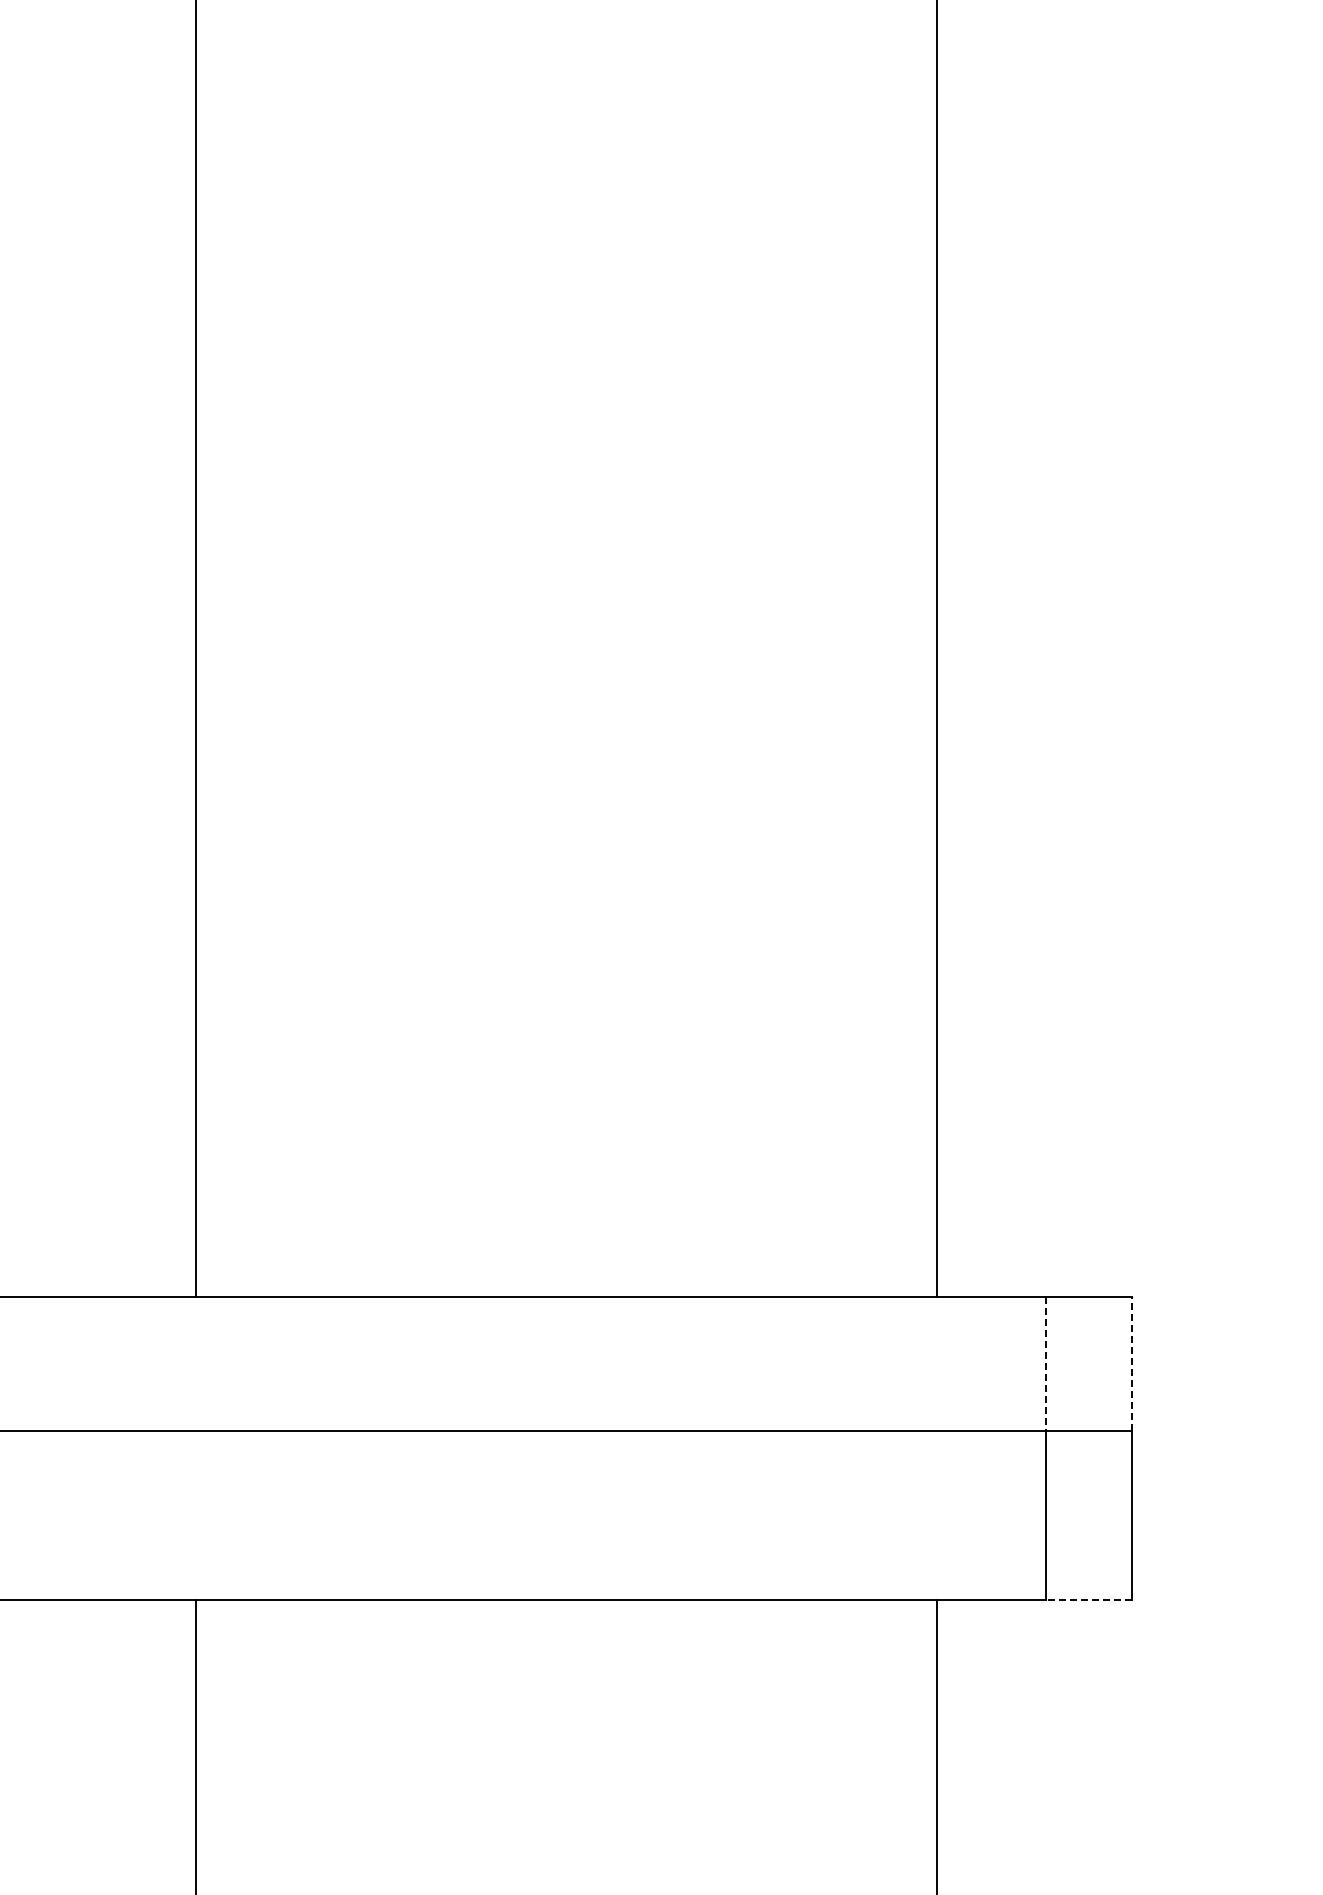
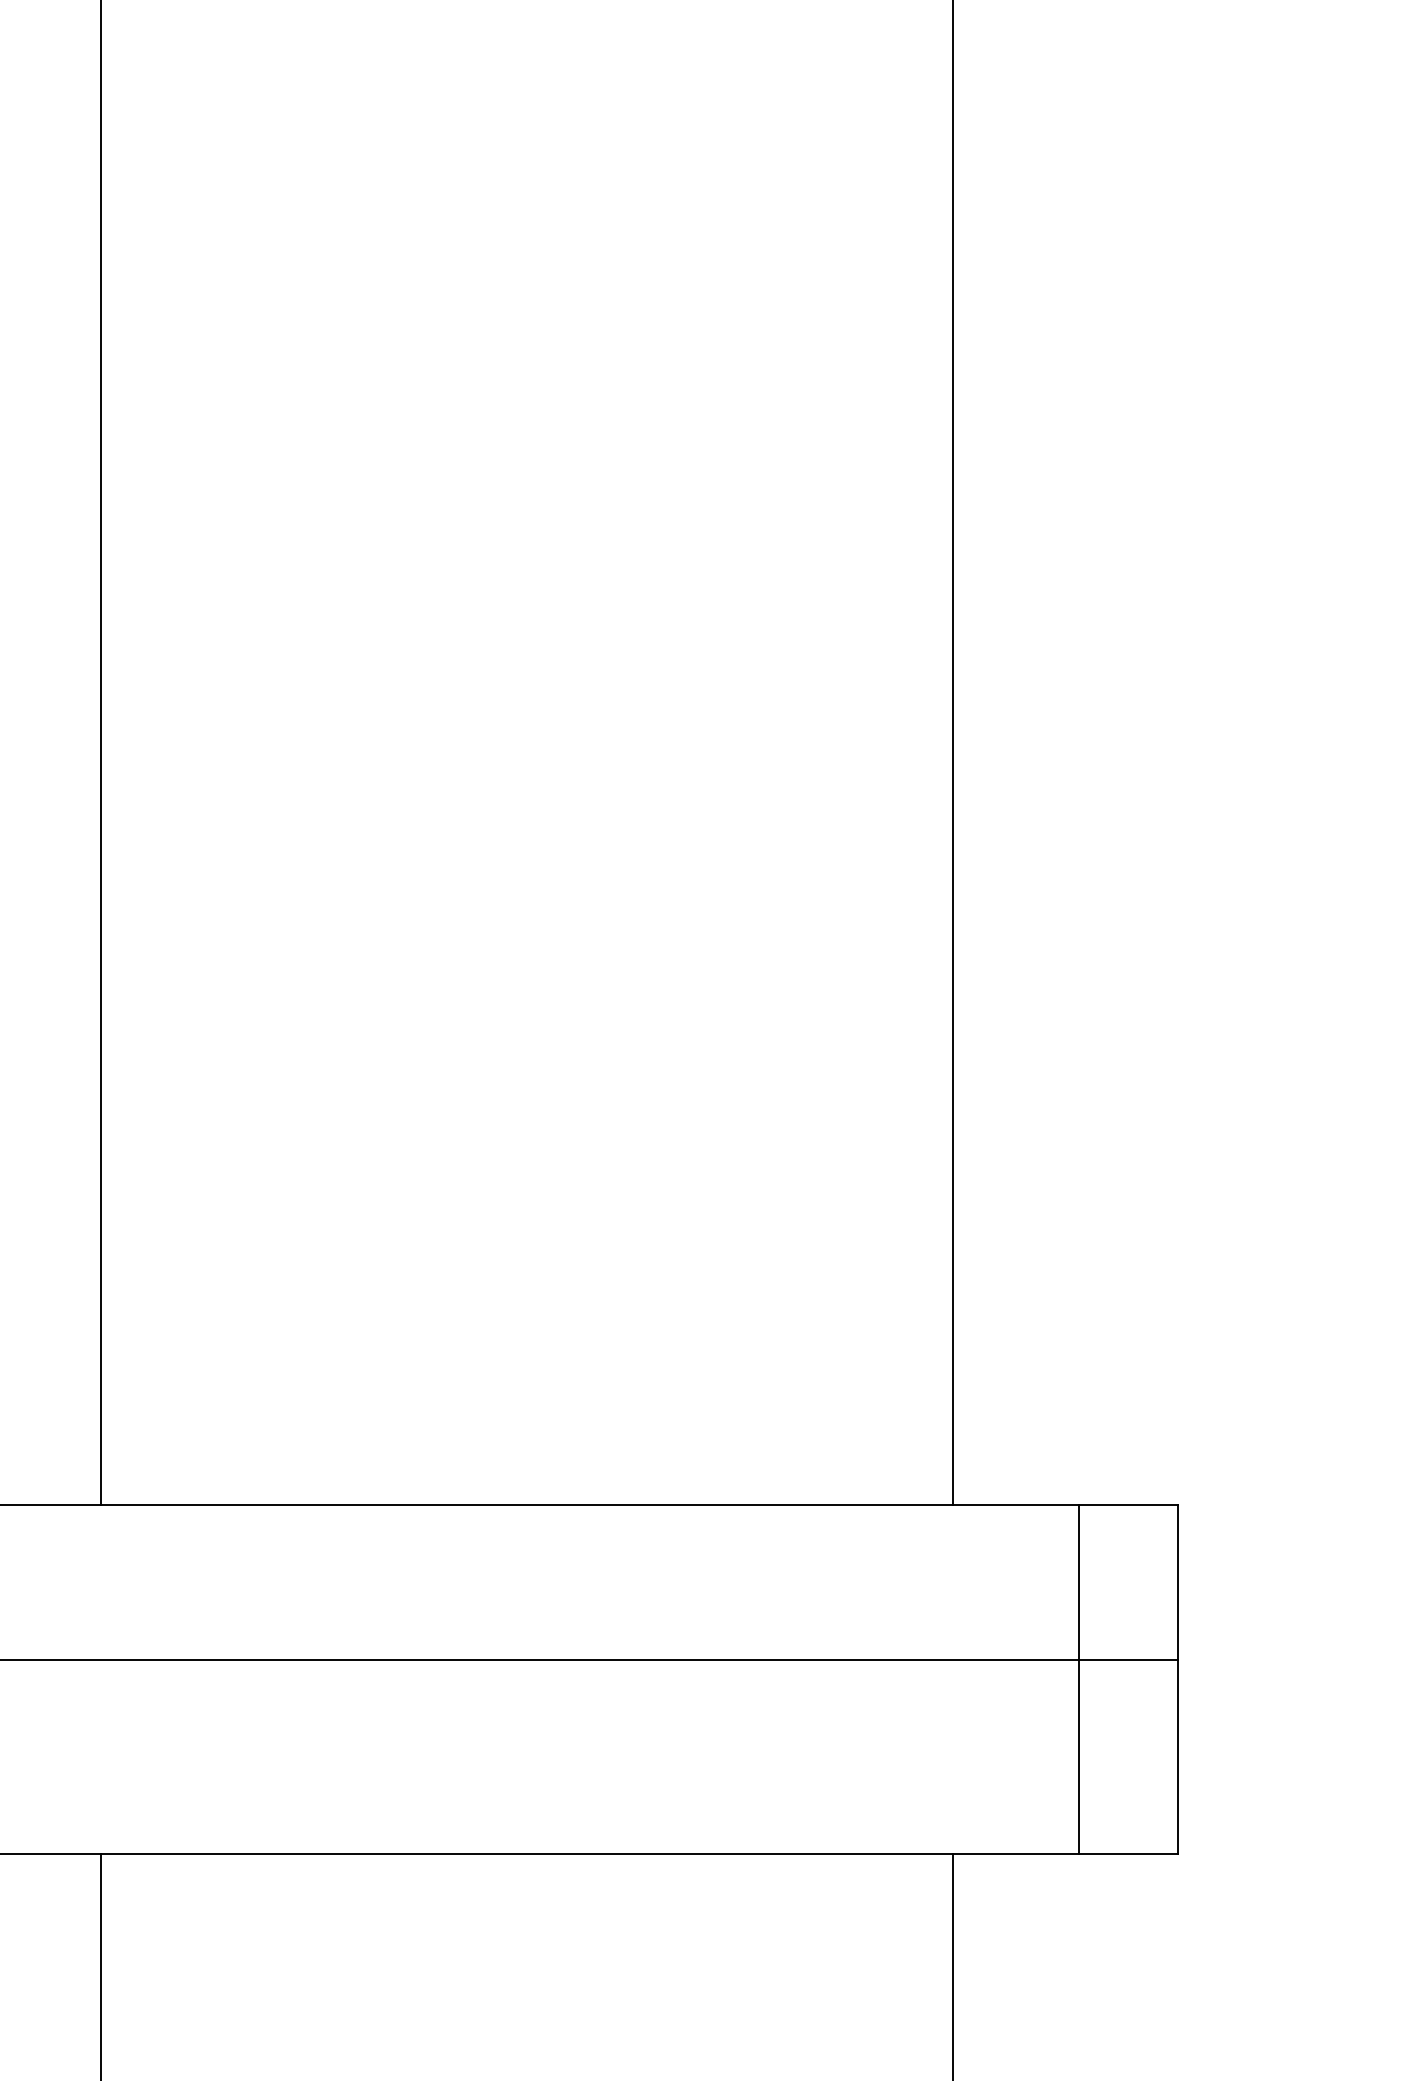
line: (1131, 1363) -> (1177, 1581), dashed -> solid
line: (1045, 1364) -> (1078, 1582), dashed -> solid
line: (1088, 1599) -> (1128, 1853), dashed -> solid

